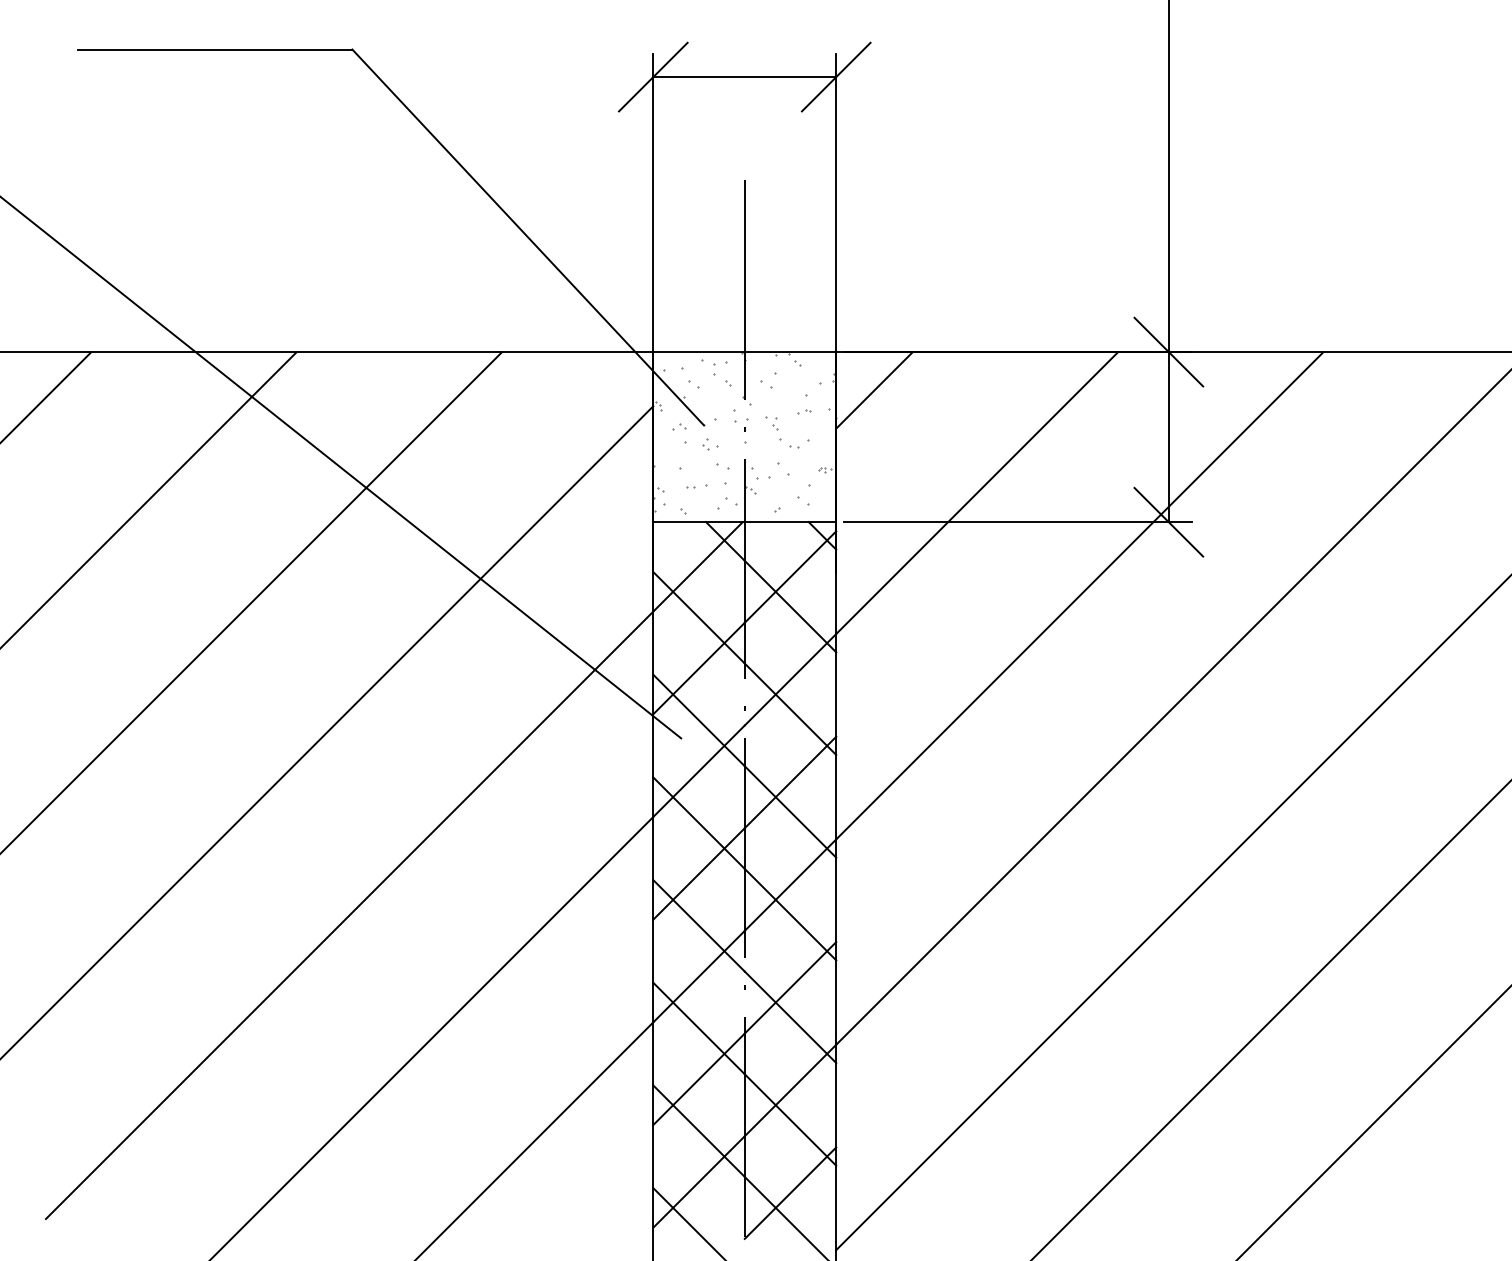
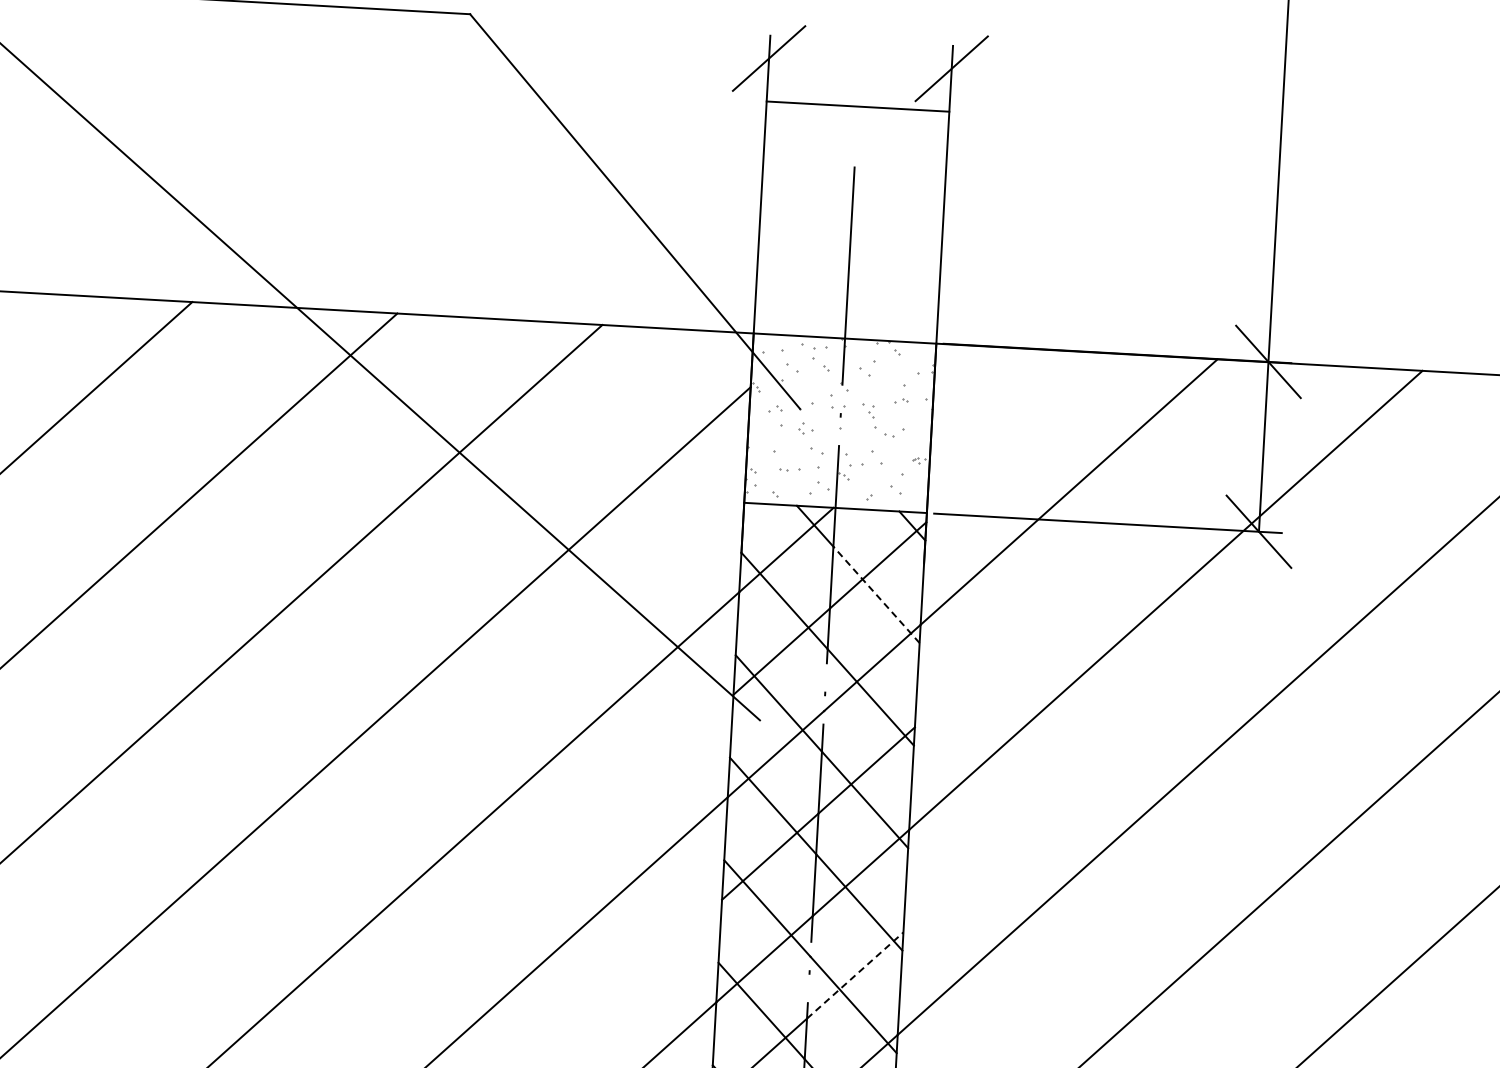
line: (744, 77) -> (857, 106), moved
line: (874, 390) -> (972, 383), removed
line: (790, 606) -> (876, 594), solid -> dashed
line: (790, 987) -> (855, 975), solid -> dashed

